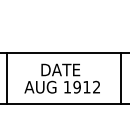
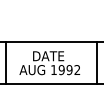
text: (86, 87) -> (69, 70), 1912 -> 1992

